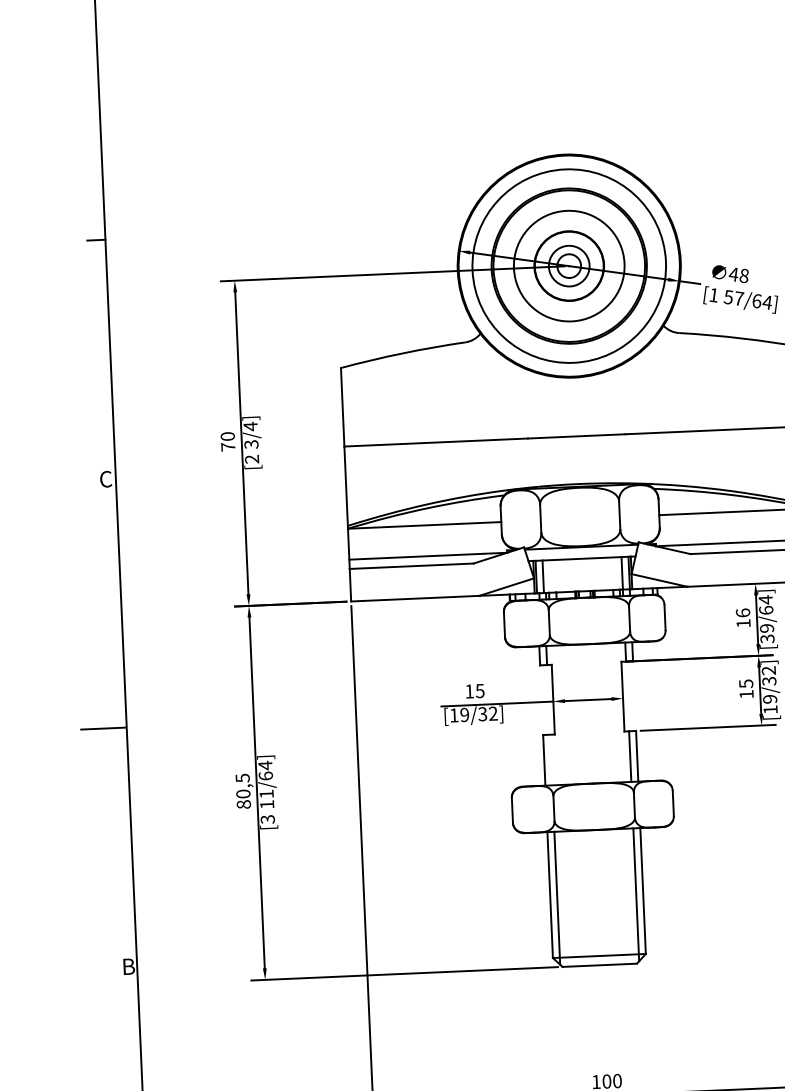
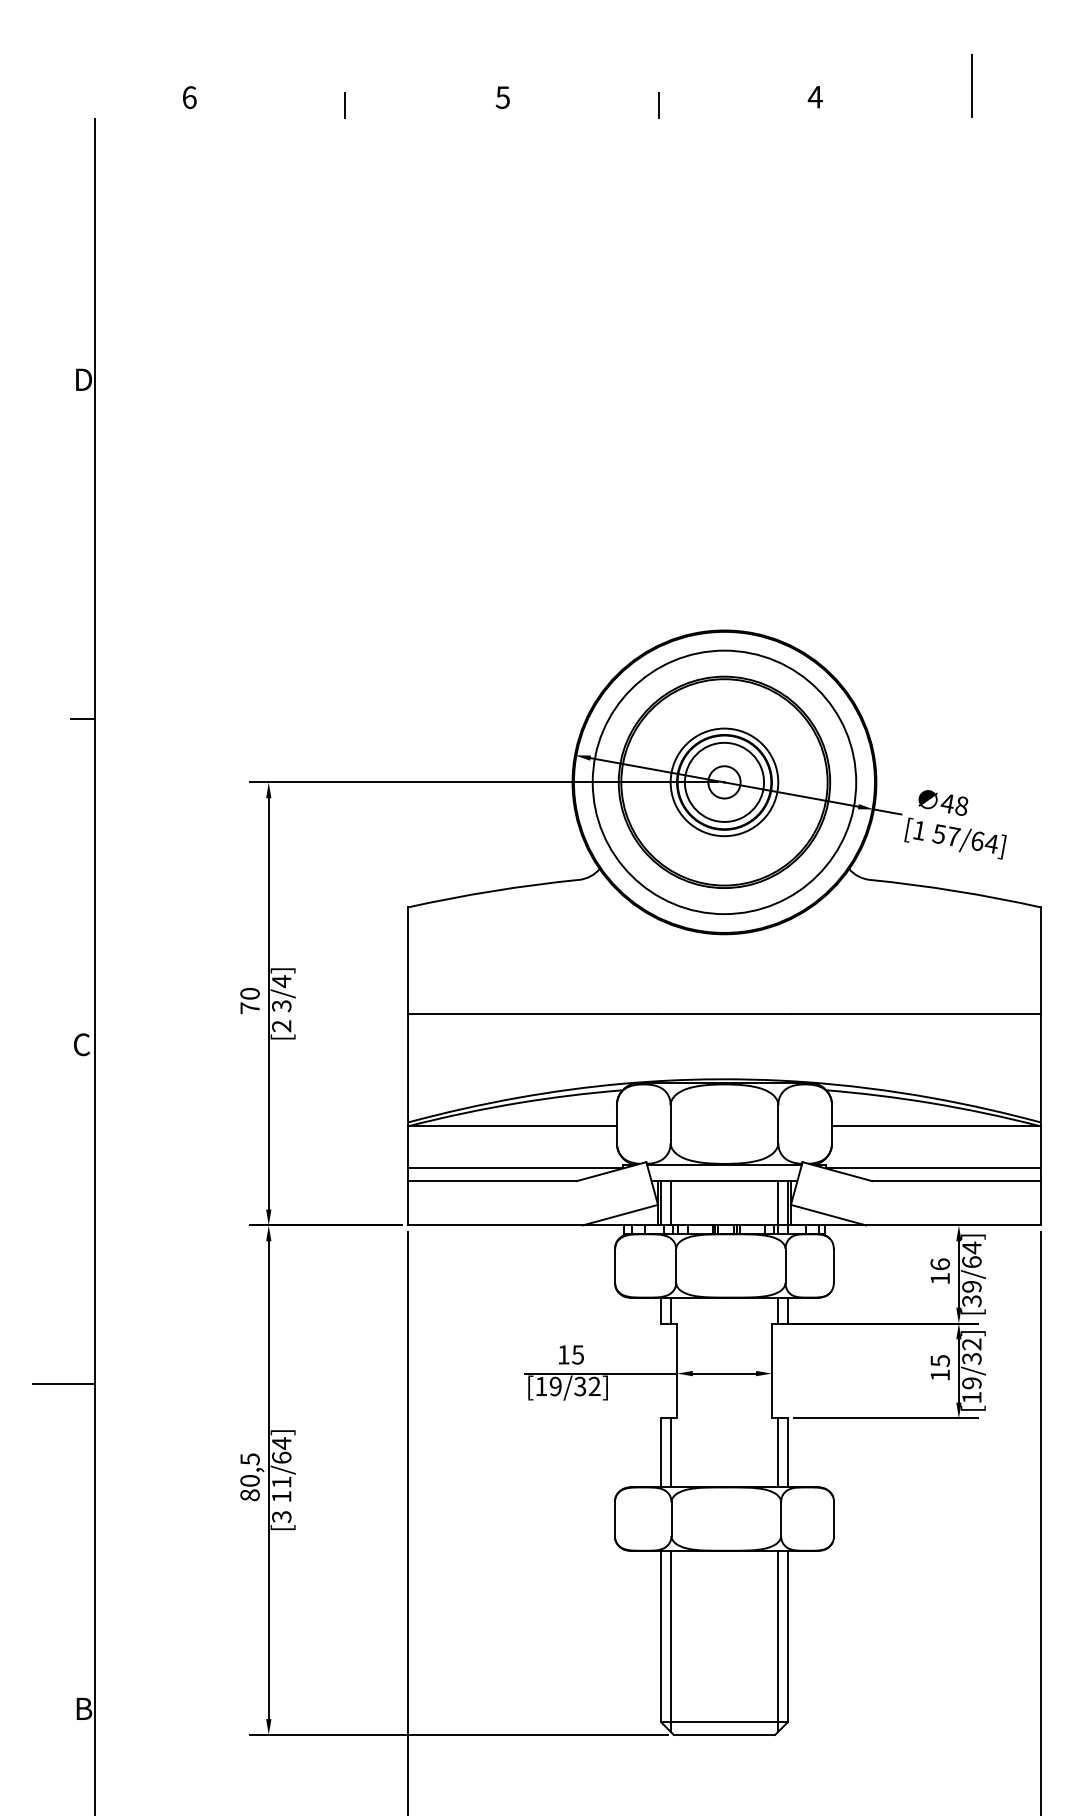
circle: (569, 265) -> (724, 781), size x1.43
circle: (569, 266) -> (724, 782), size x0.71
line: (551, 759) -> (670, 1452), added

